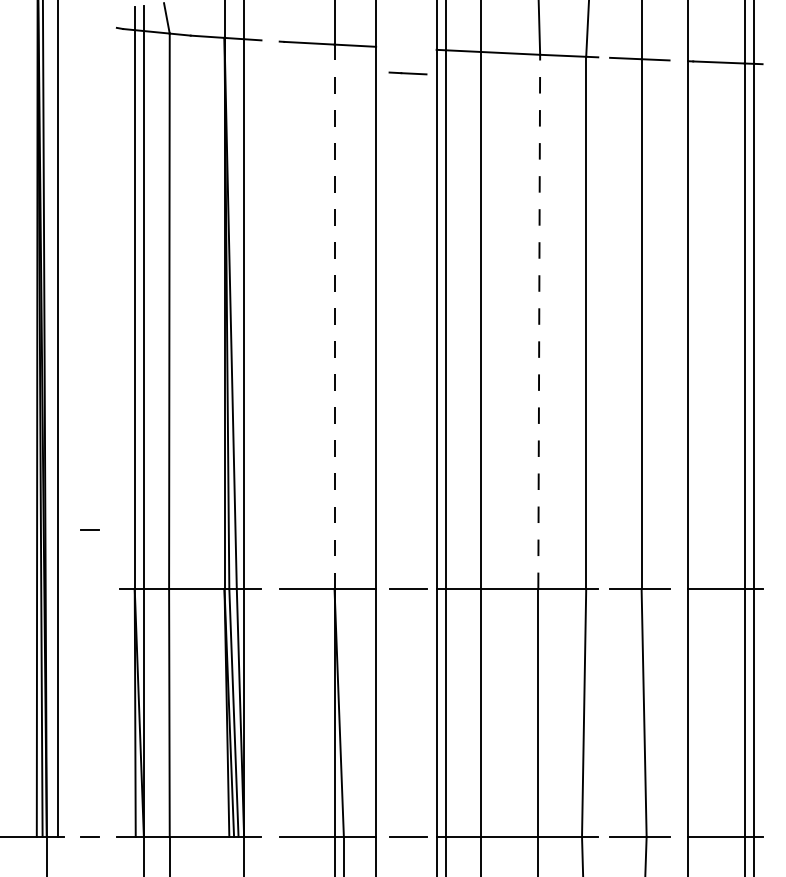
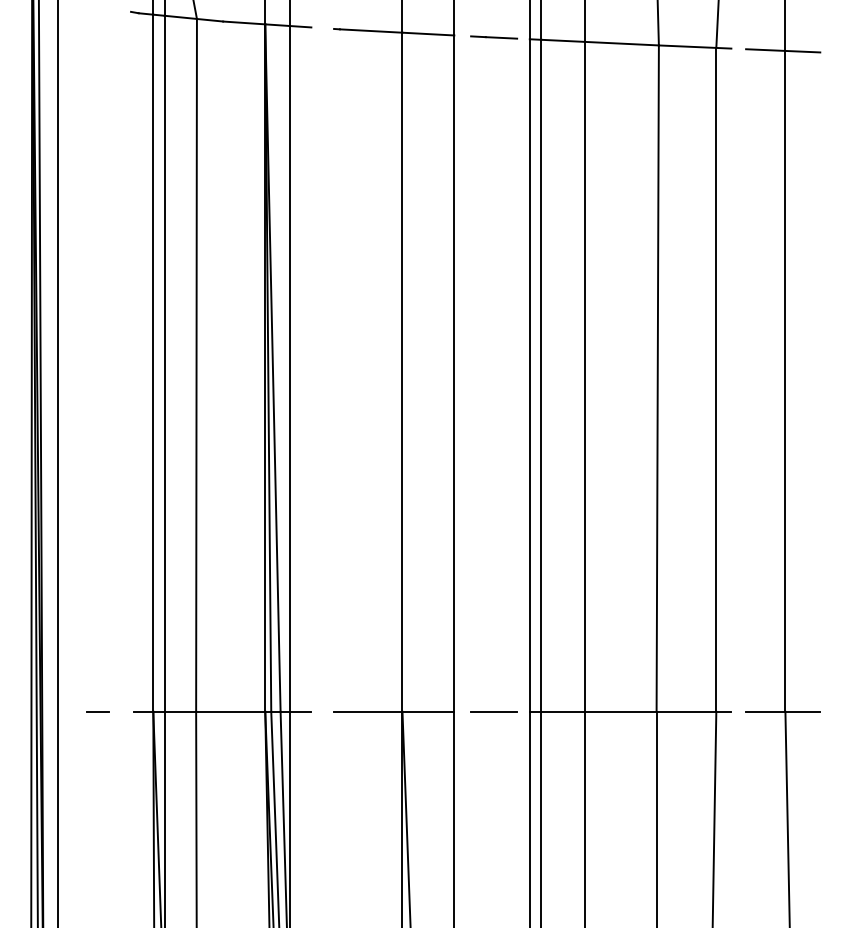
line: (407, 73) -> (493, 37), moved
line: (334, 316) -> (402, 371), dashed -> solid
line: (539, 321) -> (658, 378), dashed -> solid
line: (89, 529) -> (96, 711), moved

